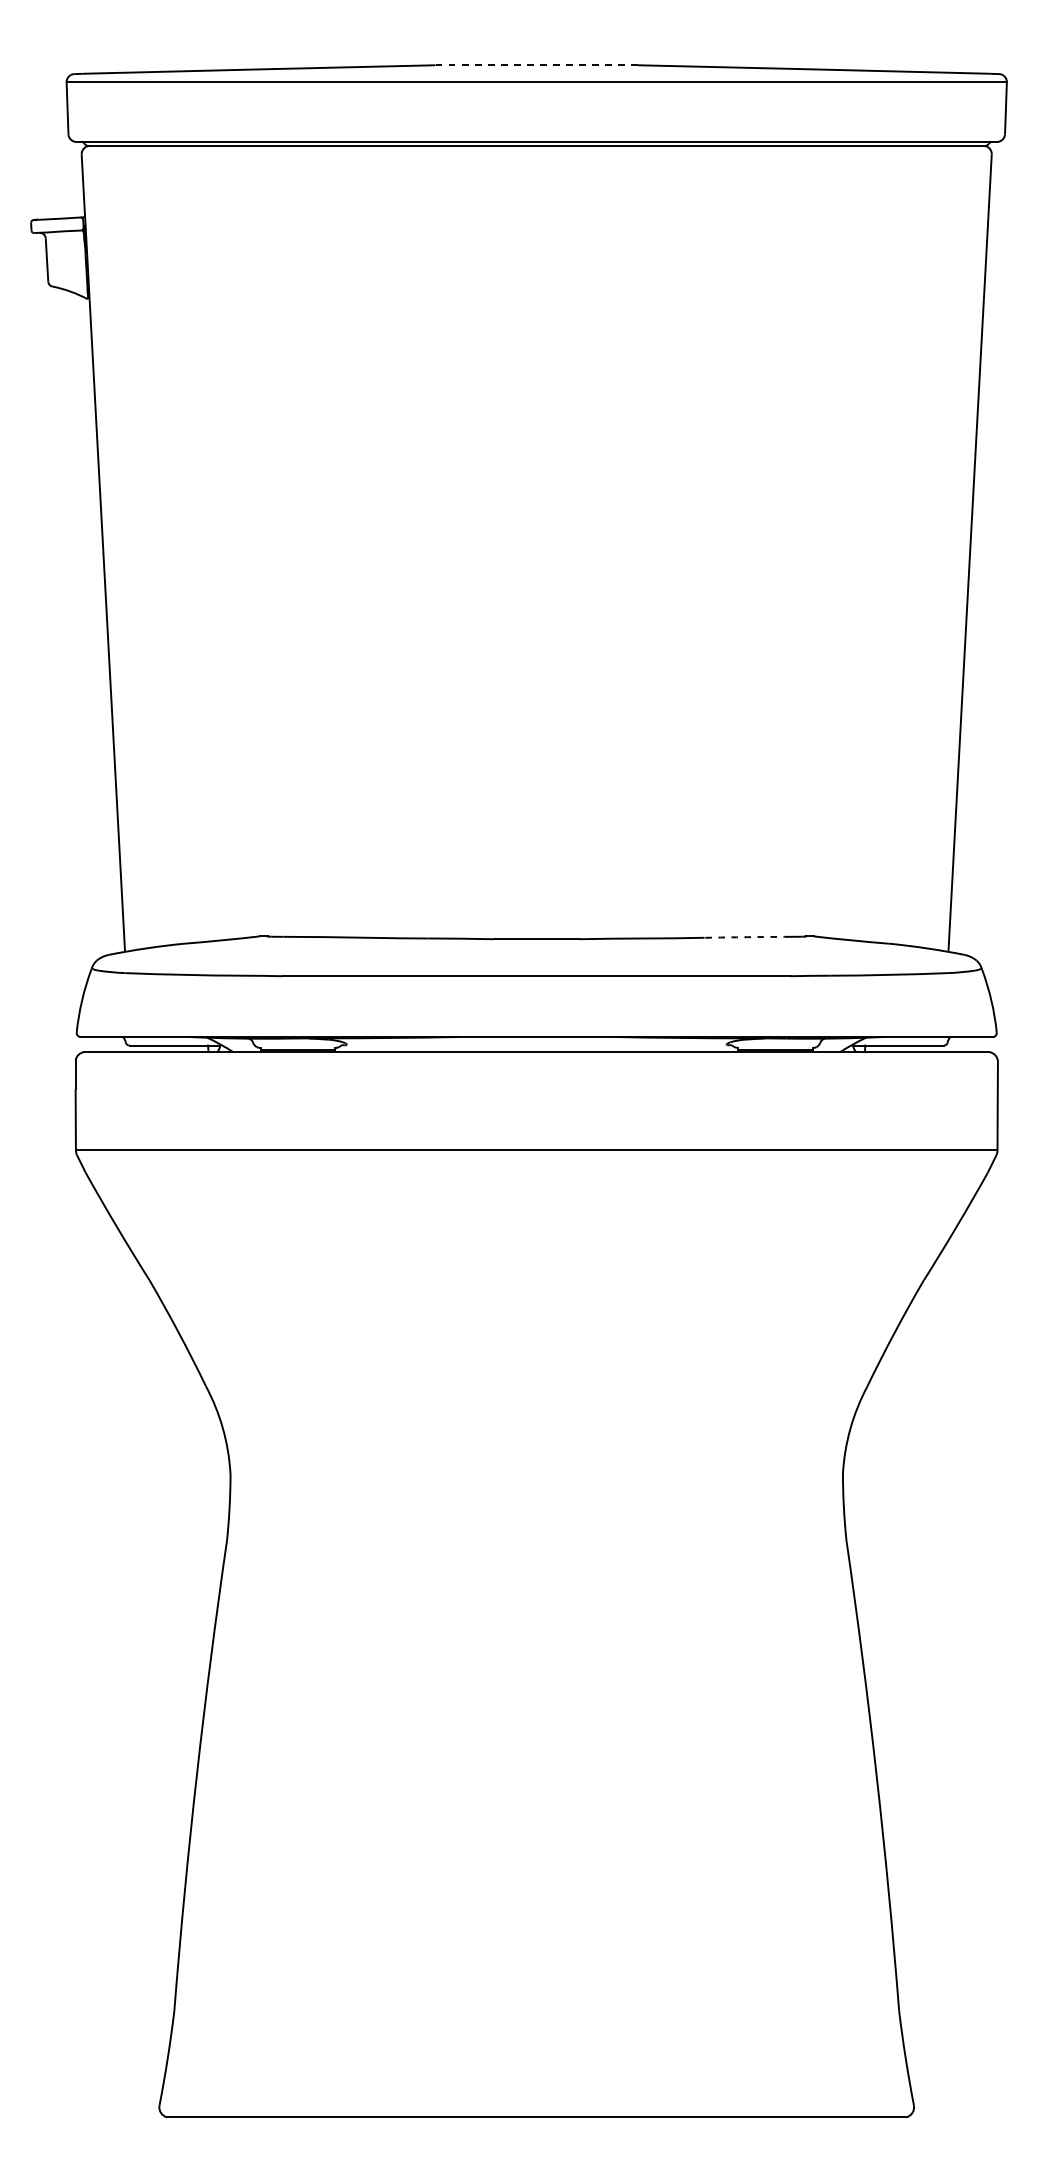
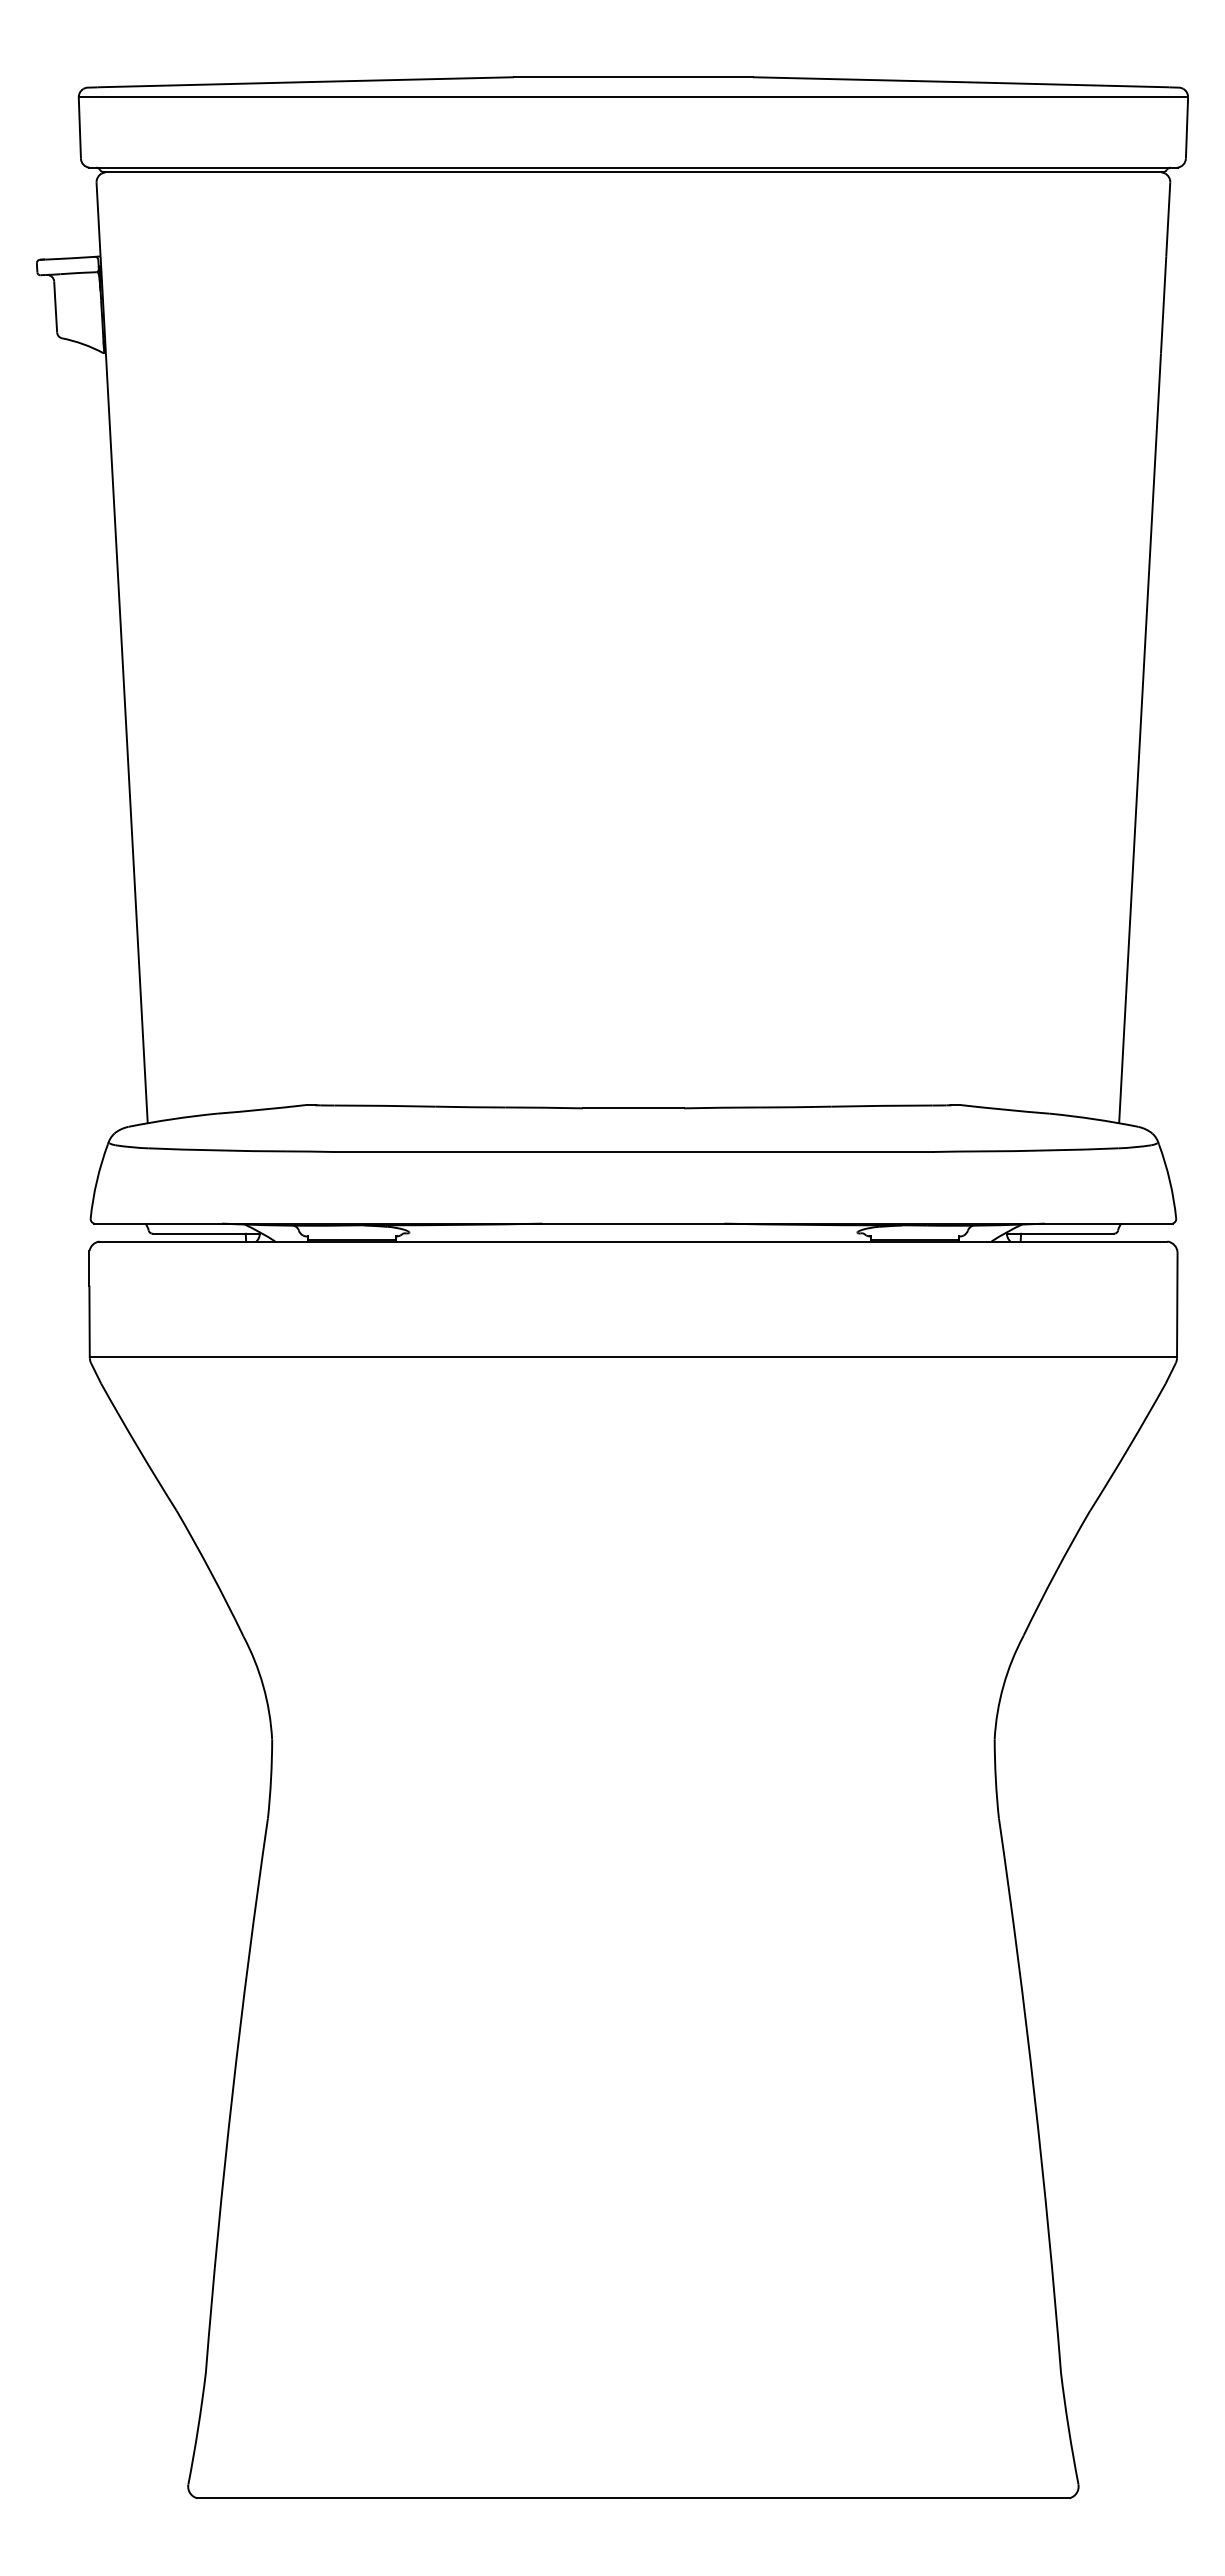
line: (535, 65) -> (632, 77), dashed -> solid
arc: (747, 936) -> (881, 1105), dashed -> solid

